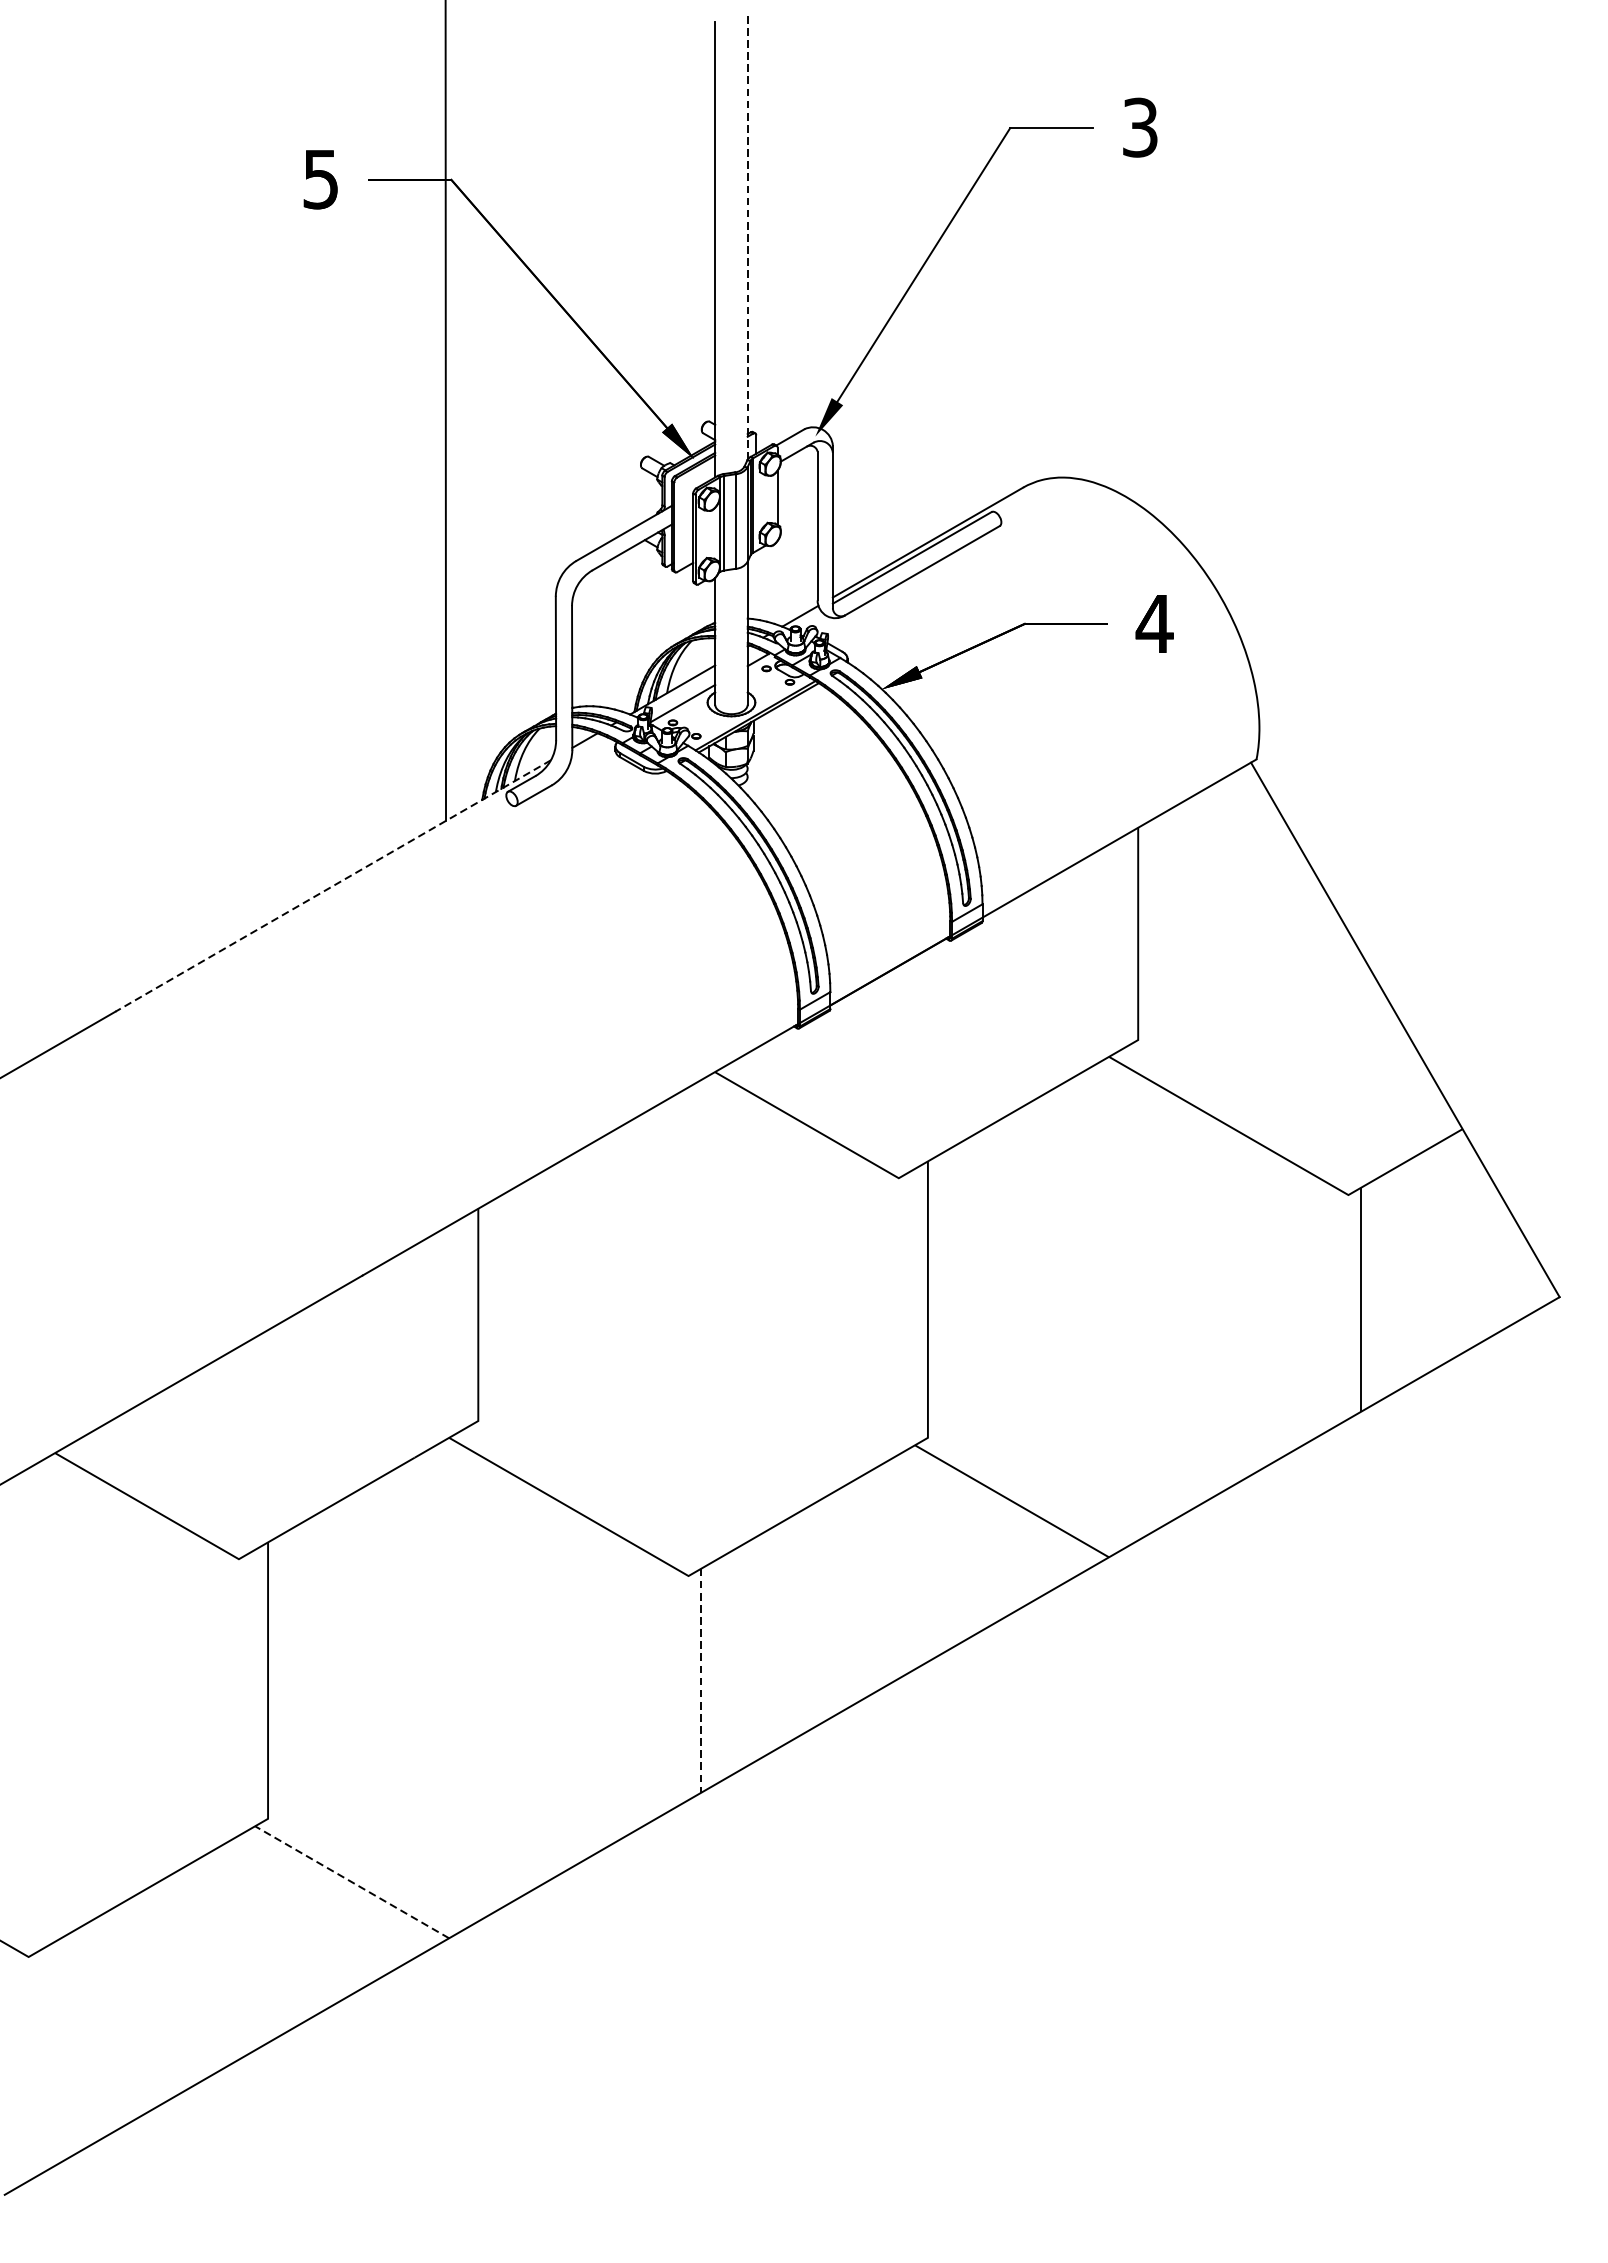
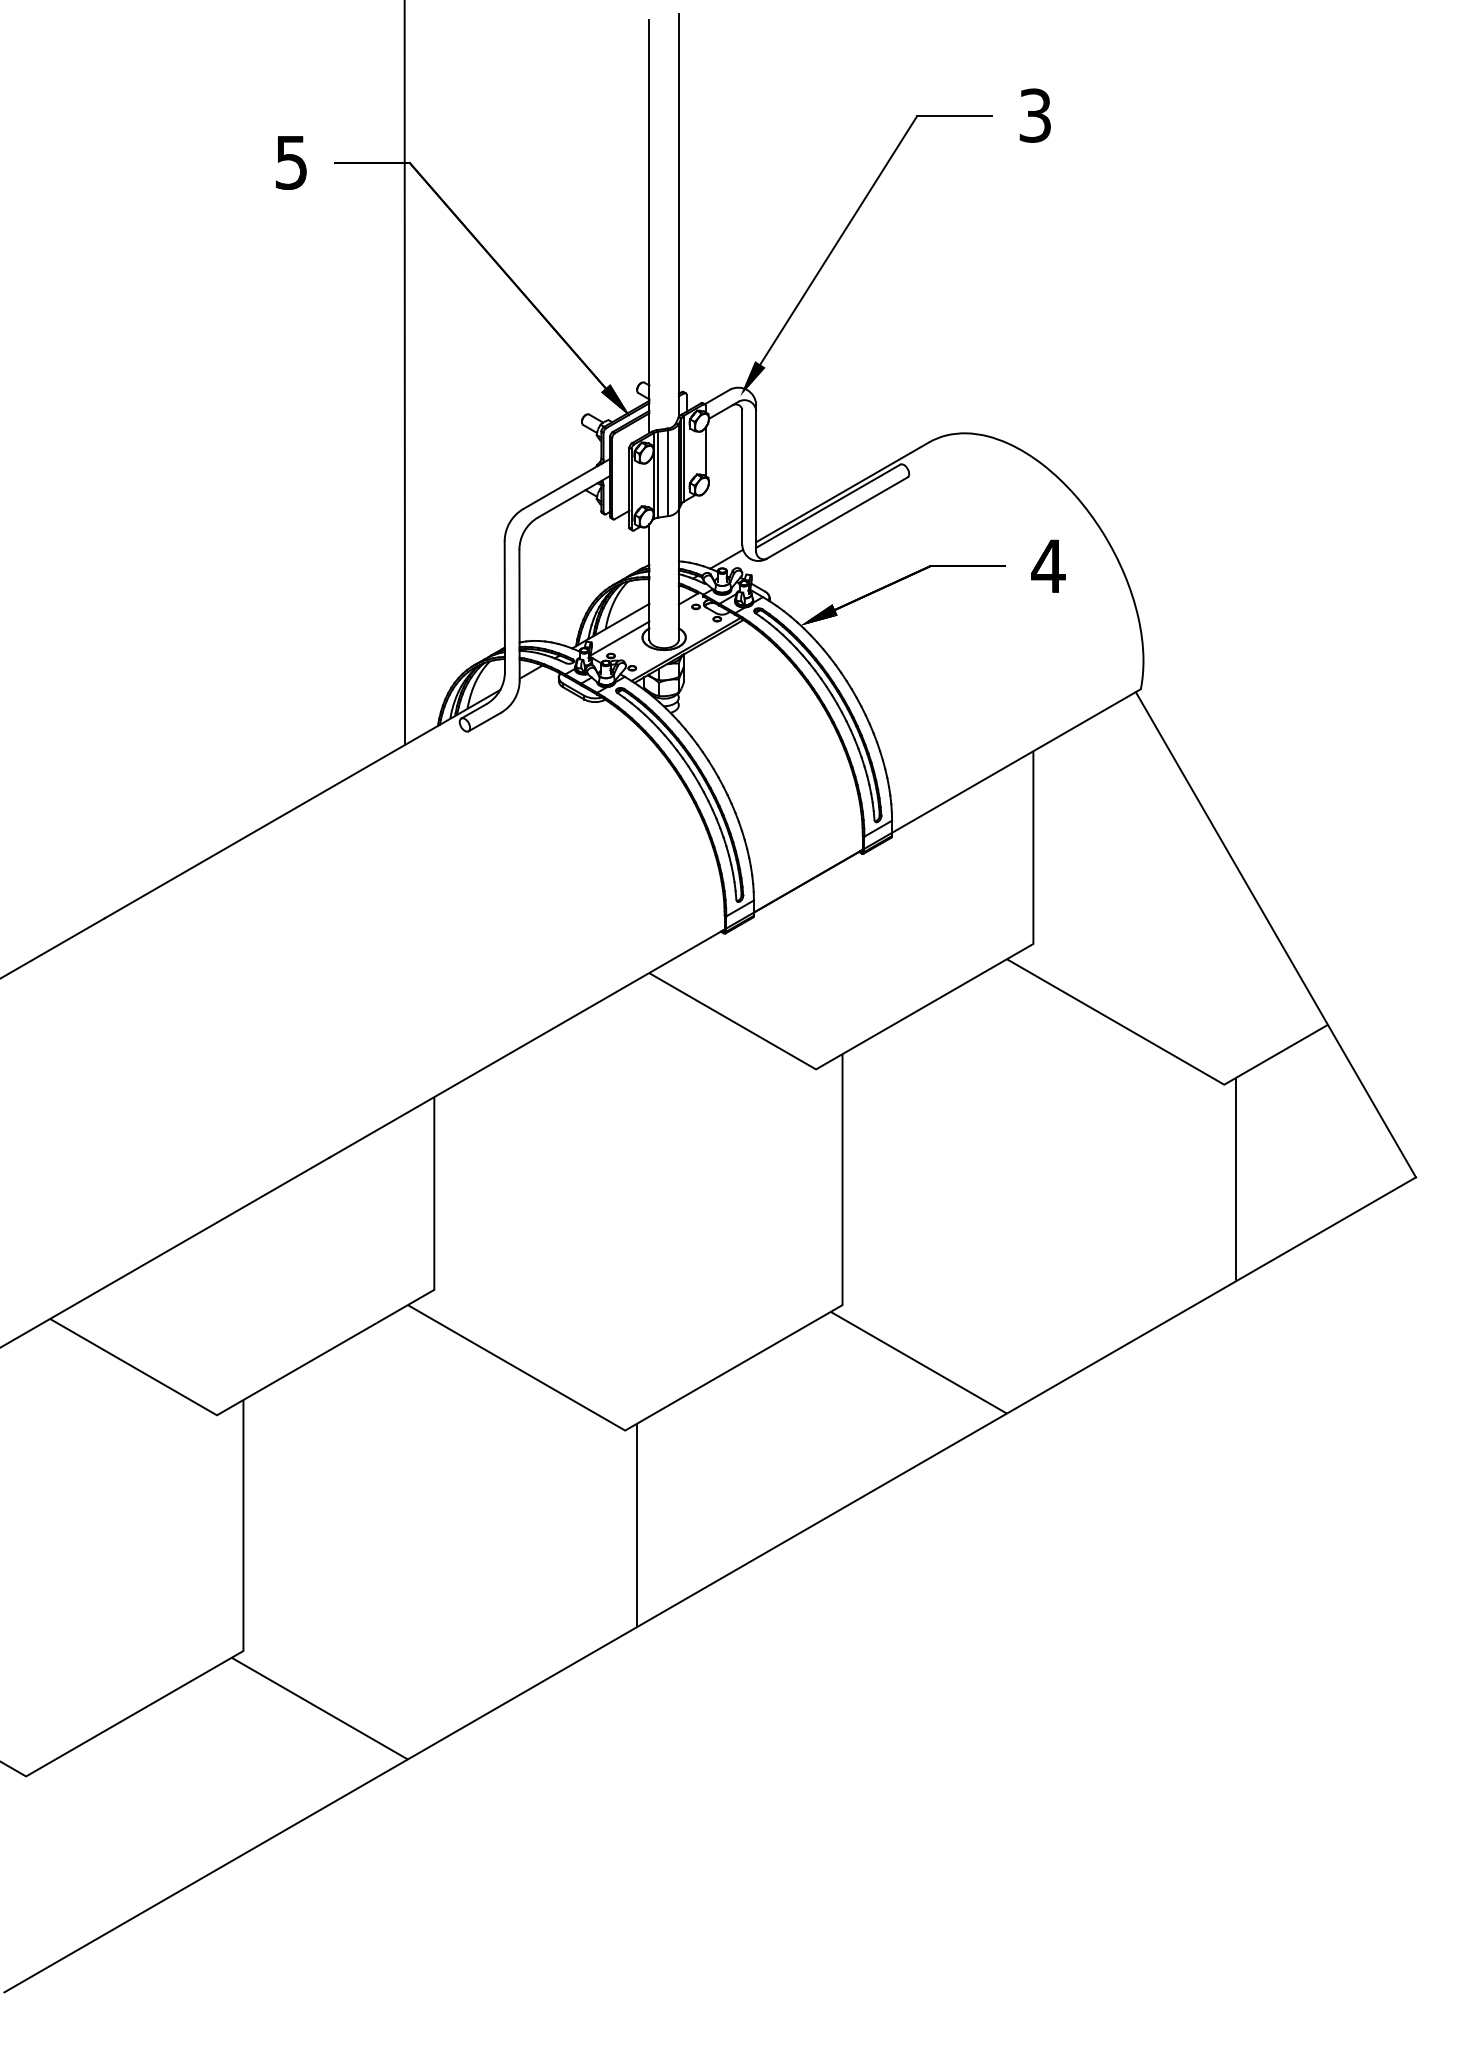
line: (747, 237) -> (678, 215), dashed -> solid
line: (333, 886) -> (302, 804), dashed -> solid
line: (701, 1680) -> (636, 1525), dashed -> solid
line: (351, 1882) -> (319, 1708), dashed -> solid

